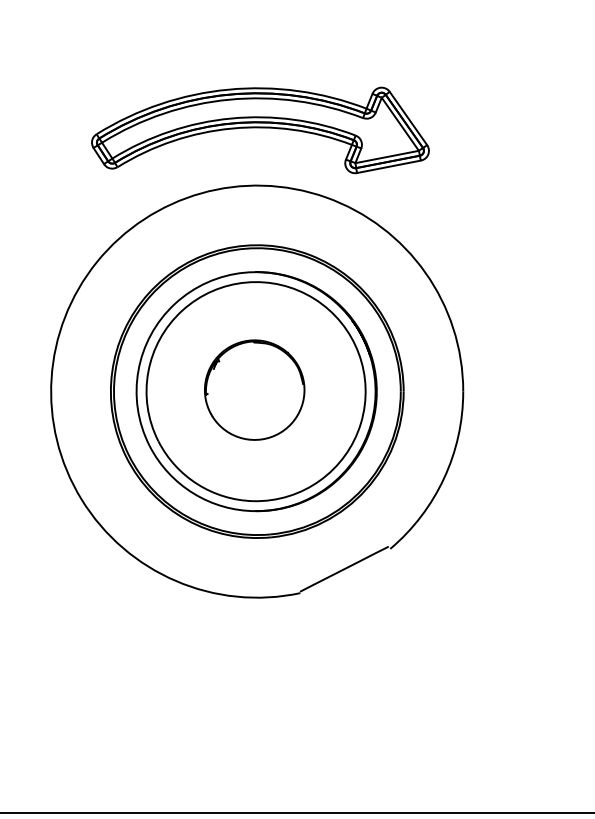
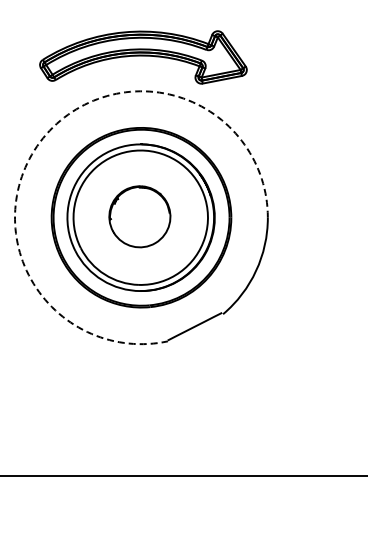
arc: (97, 262) -> (43, 138), solid -> dashed

